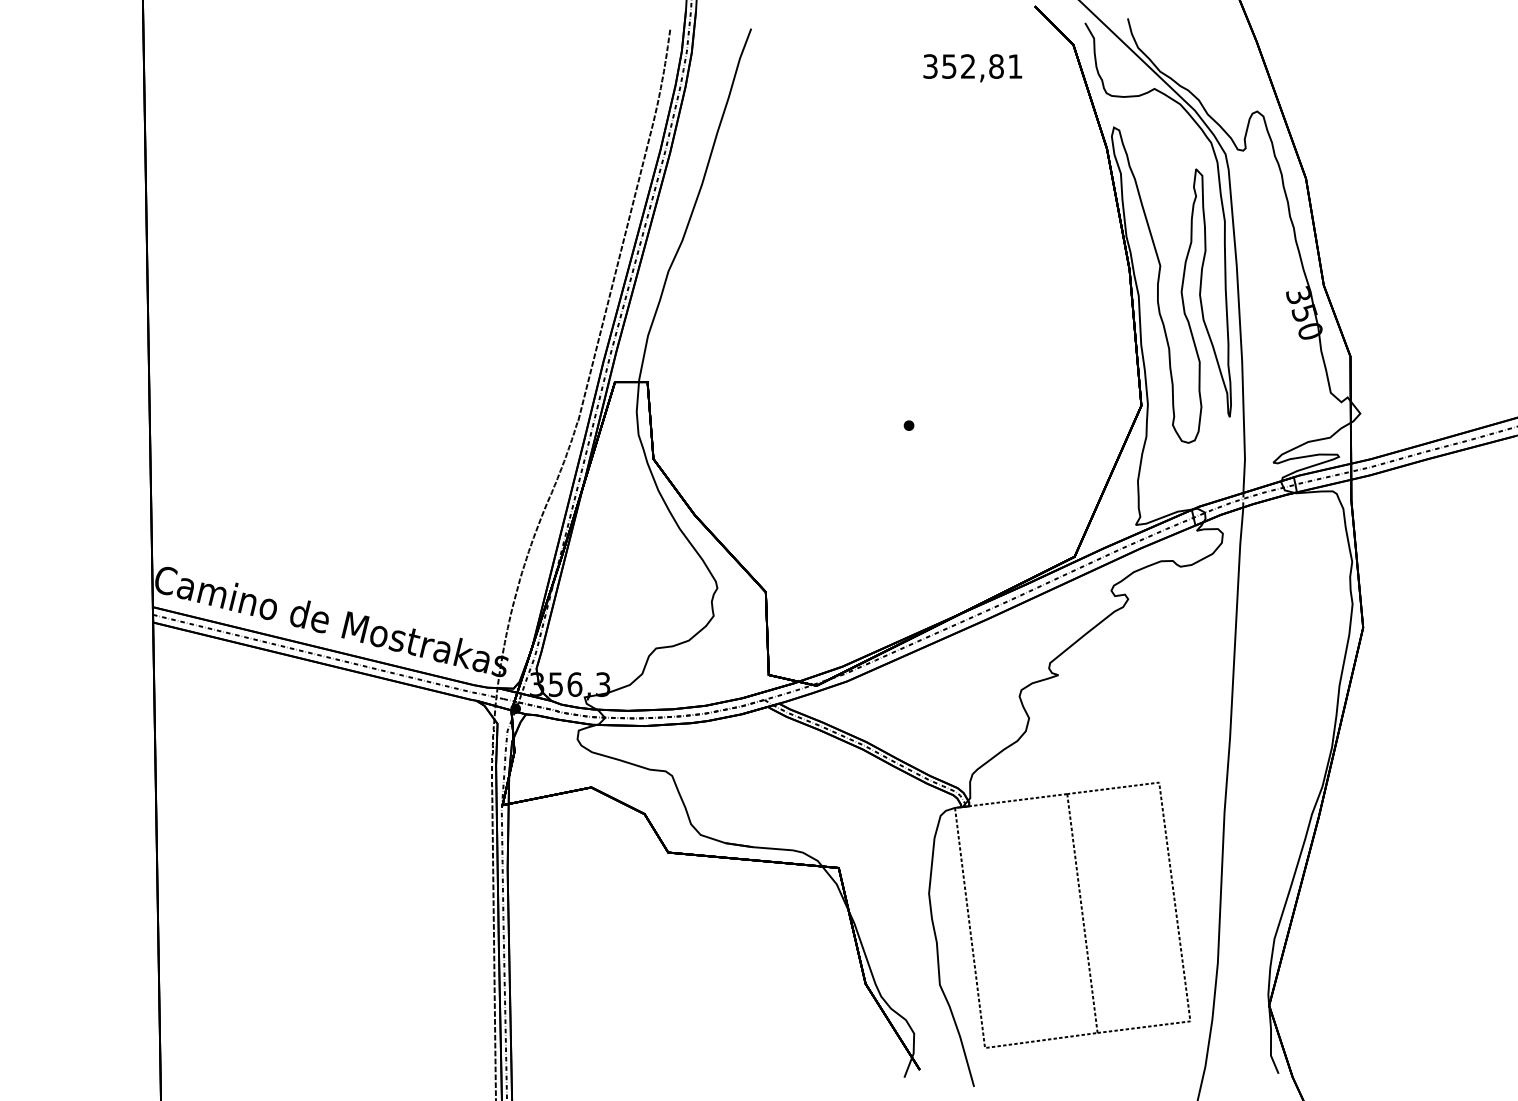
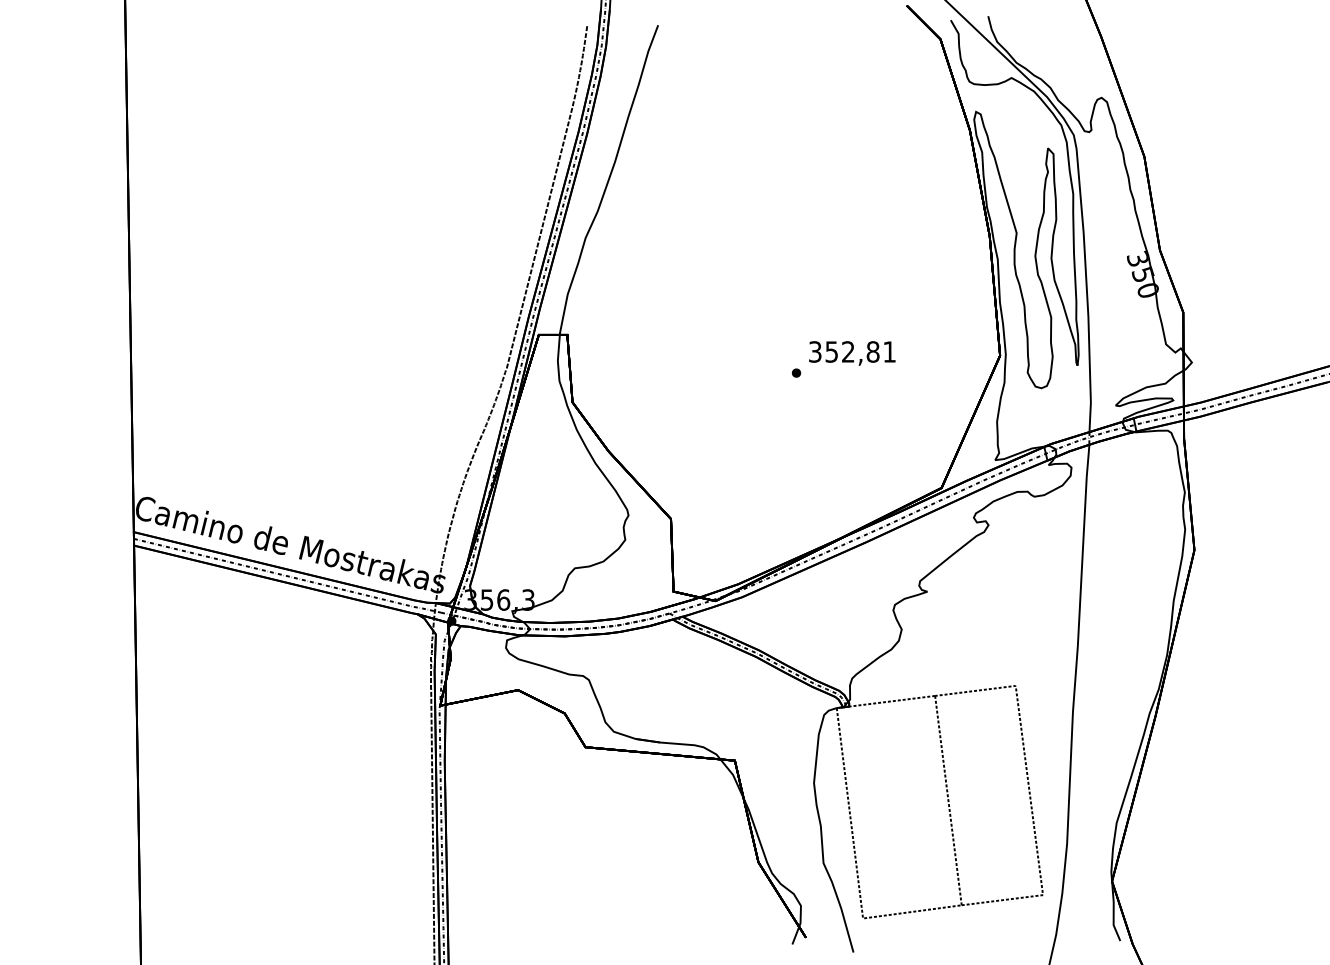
text: (972, 68) -> (852, 353), moved

